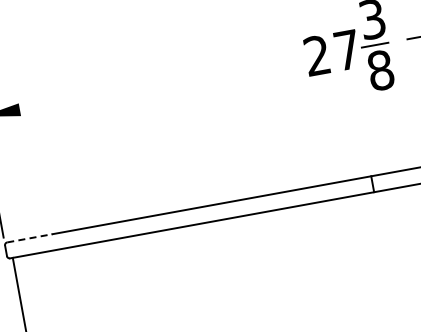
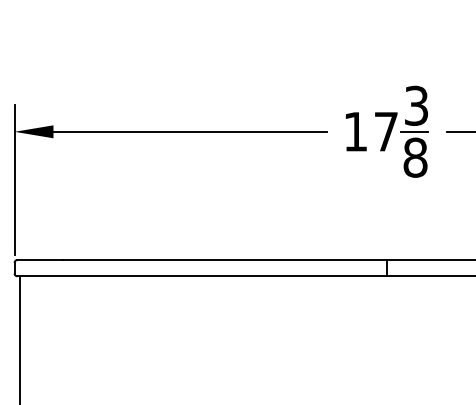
text: (317, 55) -> (355, 131), 27 -> 17
line: (154, 84) -> (190, 131), added
line: (30, 238) -> (40, 260), dashed -> solid

